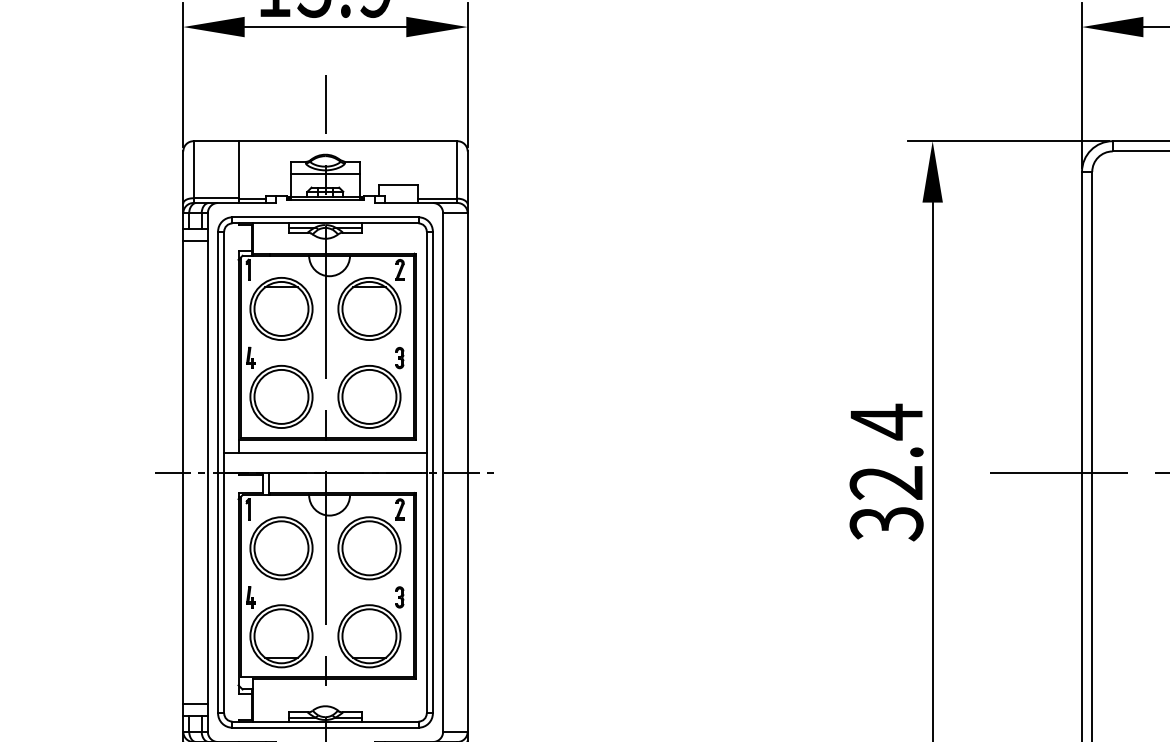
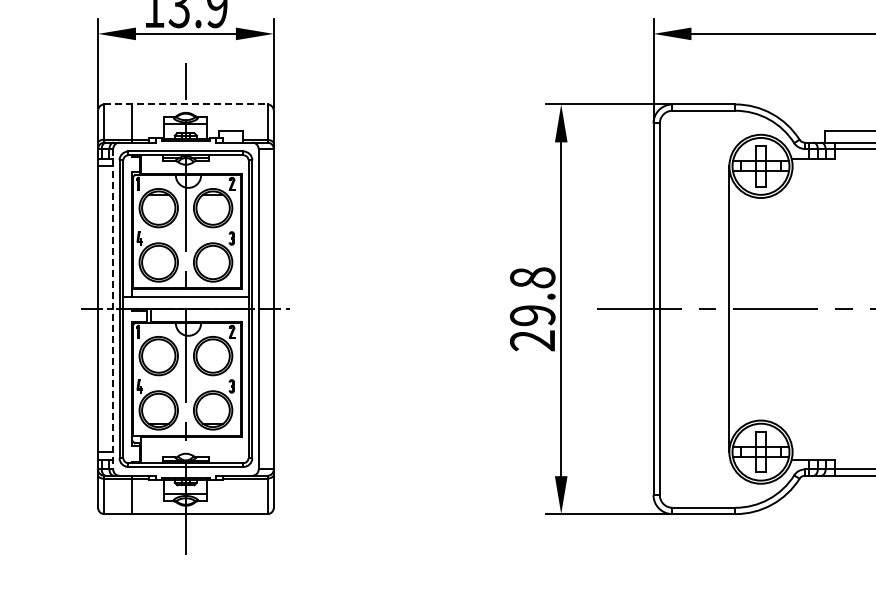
line: (324, 141) -> (185, 104), solid -> dashed
text: (886, 471) -> (532, 308), 32.4 -> 29.8
line: (208, 472) -> (113, 309), solid -> dashed

